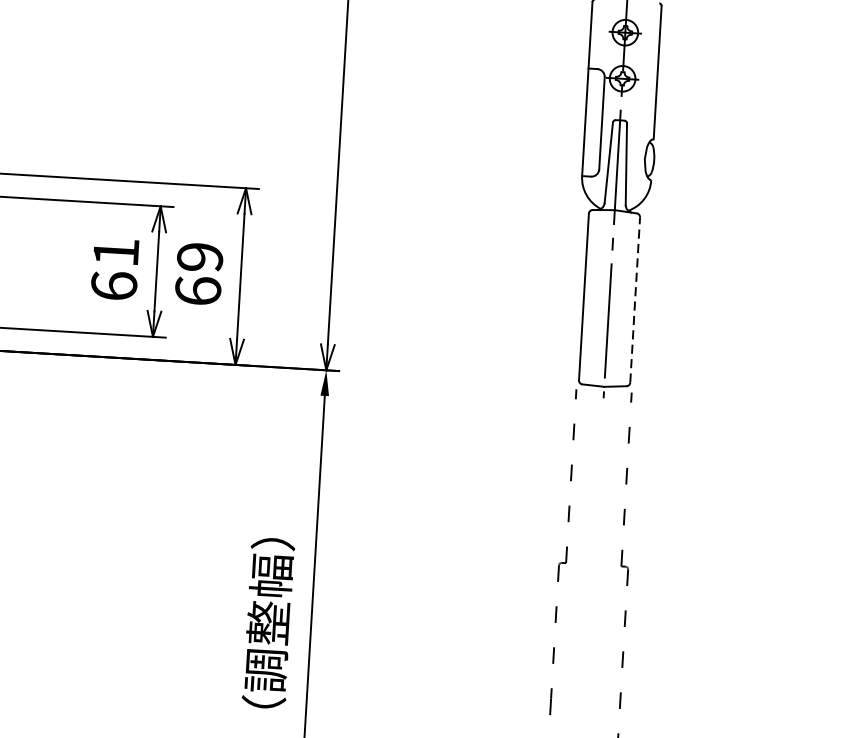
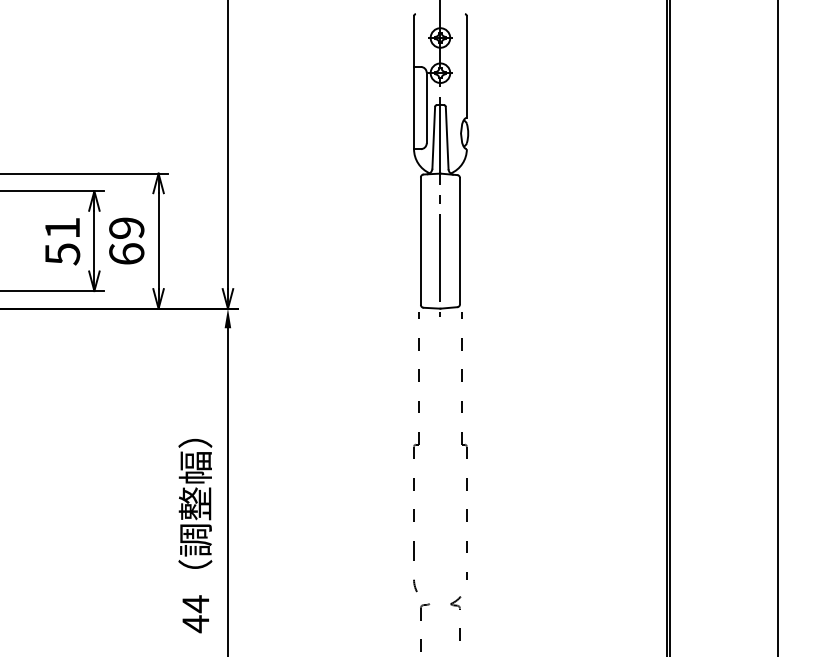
text: (114, 286) -> (62, 254), 61 -> 51
line: (635, 299) -> (460, 240), dashed -> solid

